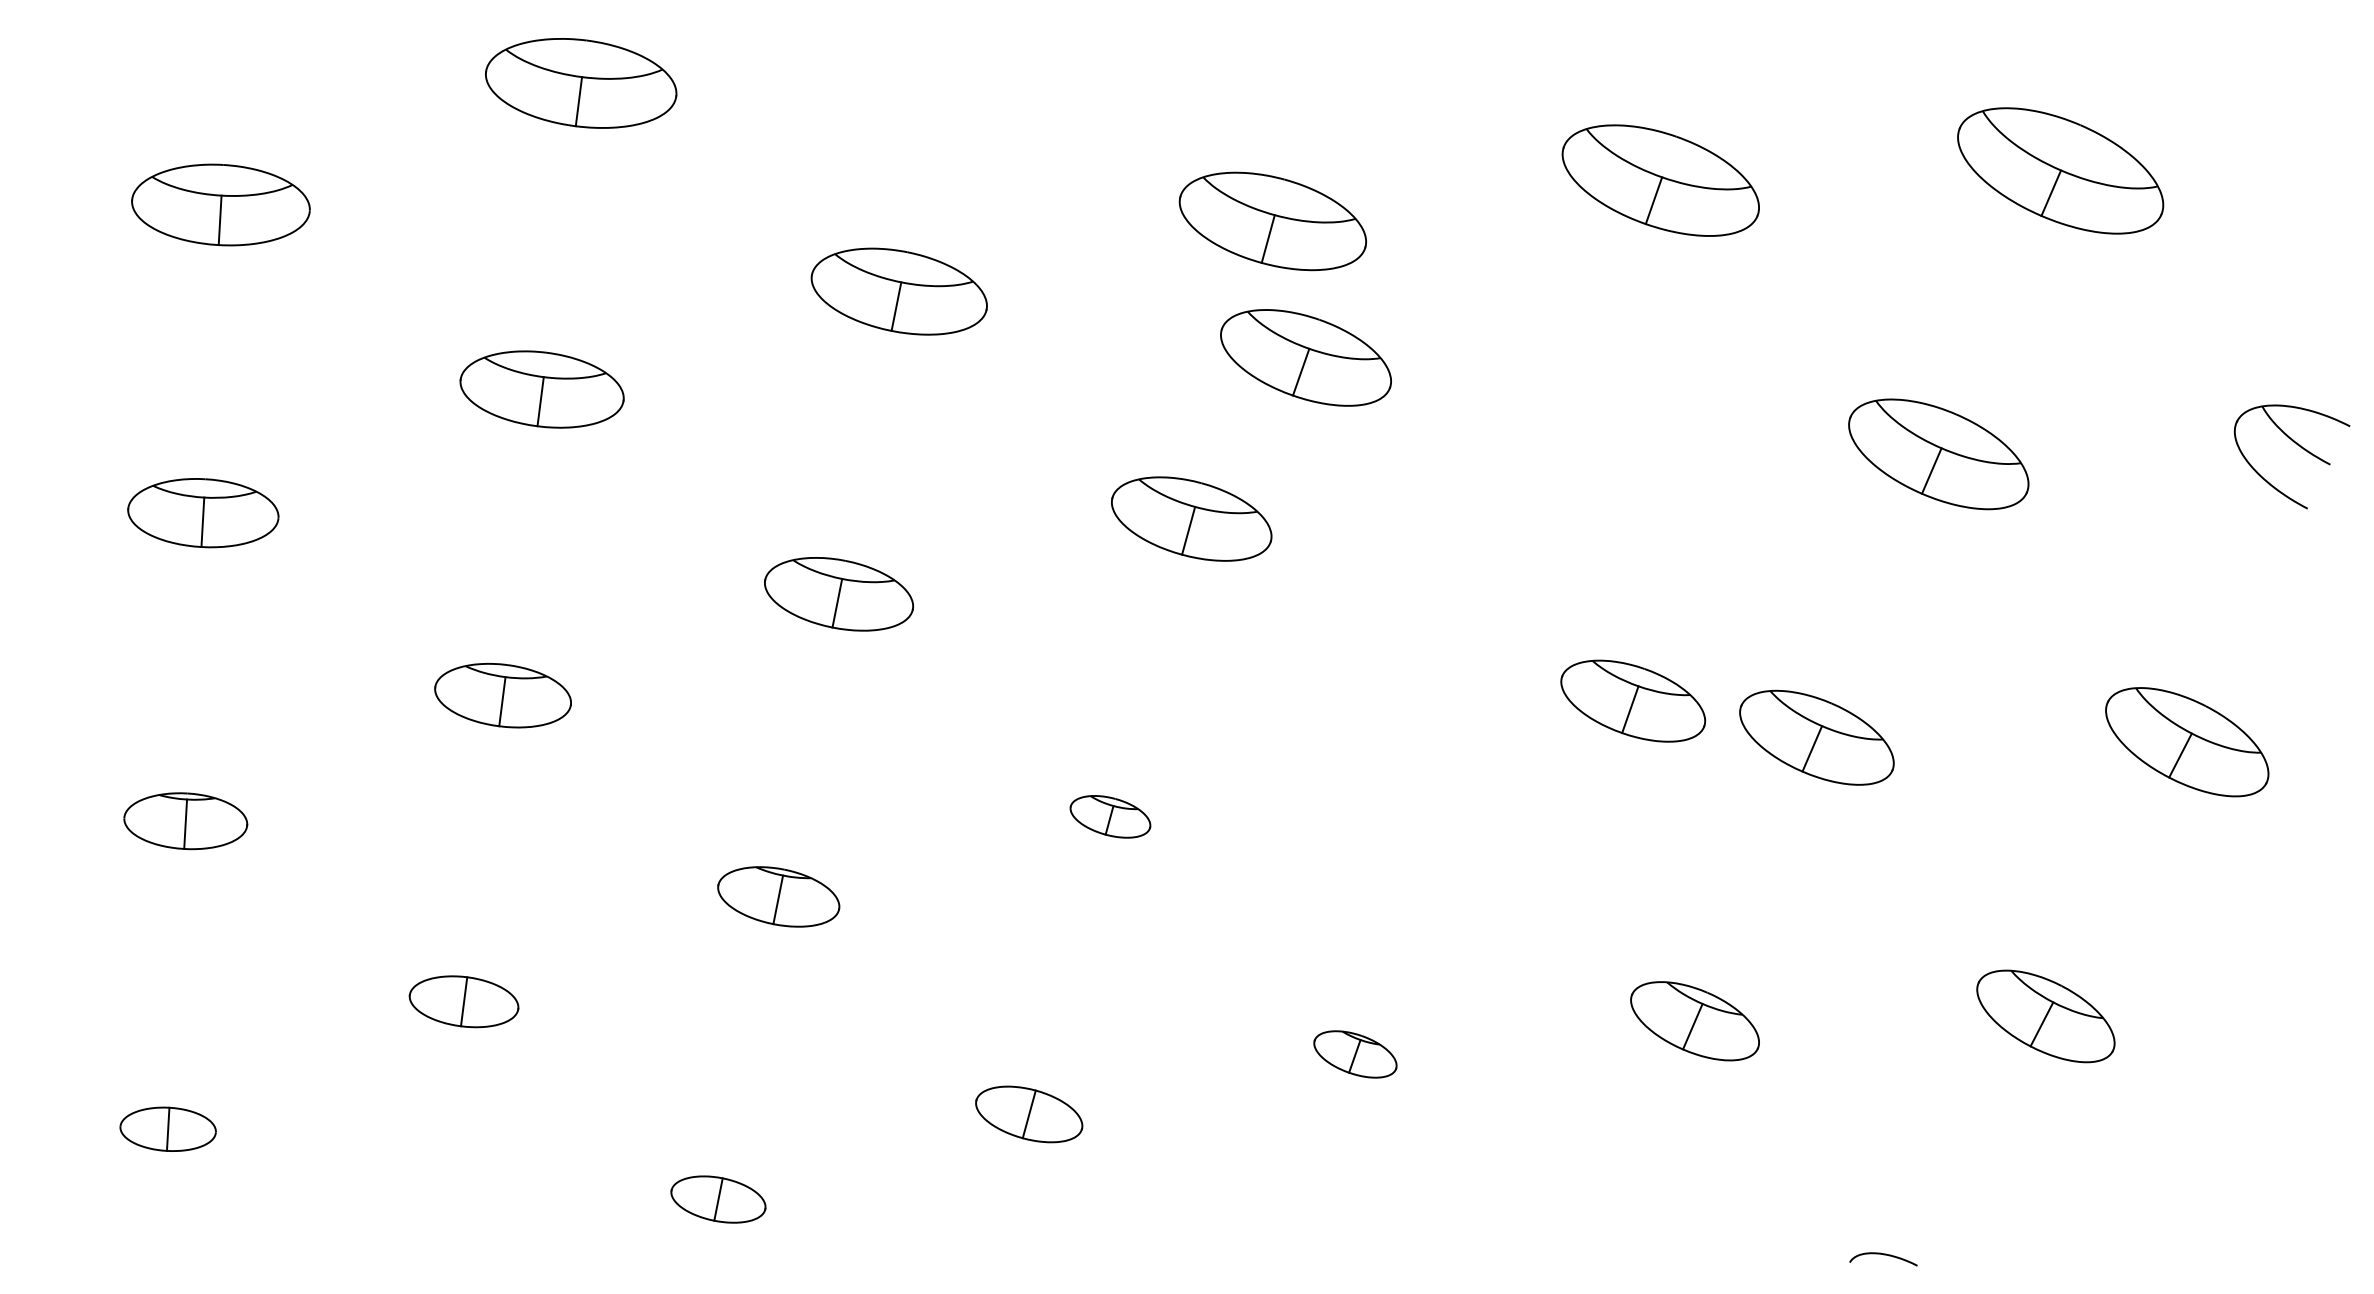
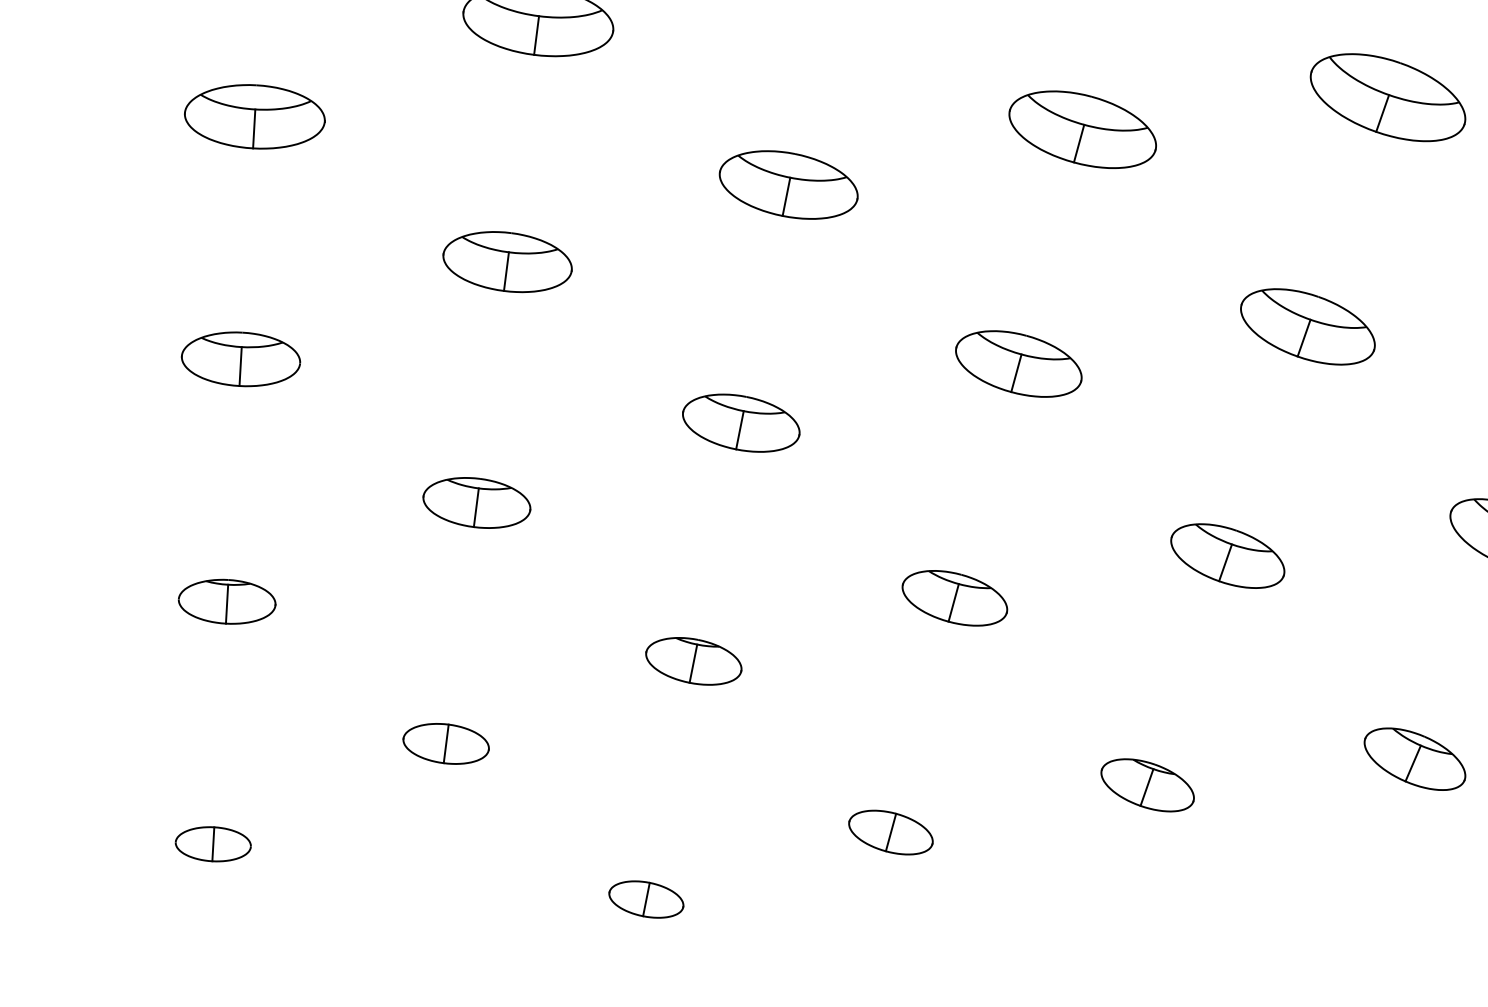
part: (1305, 357) -> (1307, 326), moved
part: (1633, 700) -> (1228, 555), moved
part: (1110, 816) -> (954, 598), size x1.67
part: (1355, 1054) -> (1147, 785), size x1.43

